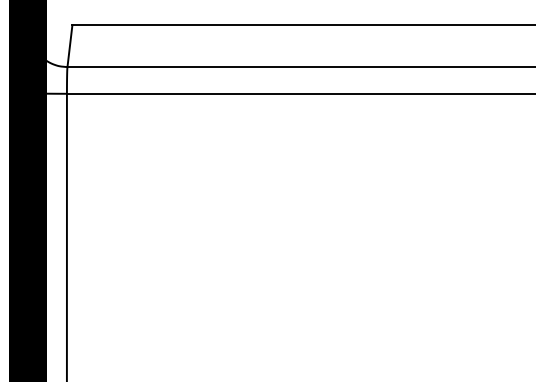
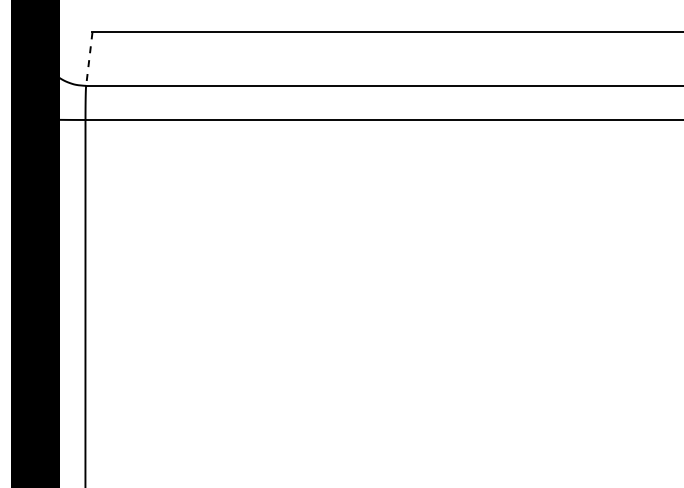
line: (70, 46) -> (89, 59), solid -> dashed

